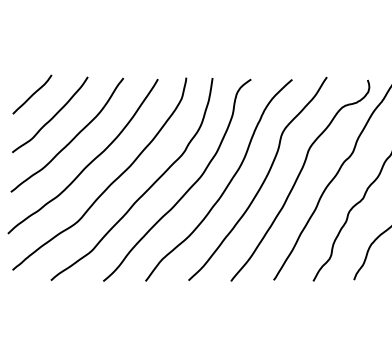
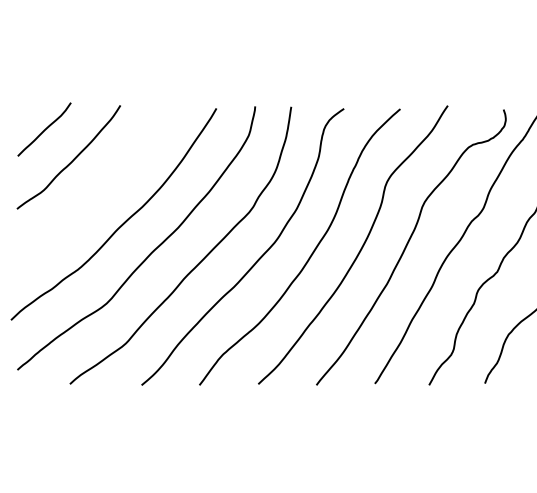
curve: (72, 138) -> (99, 189), removed

